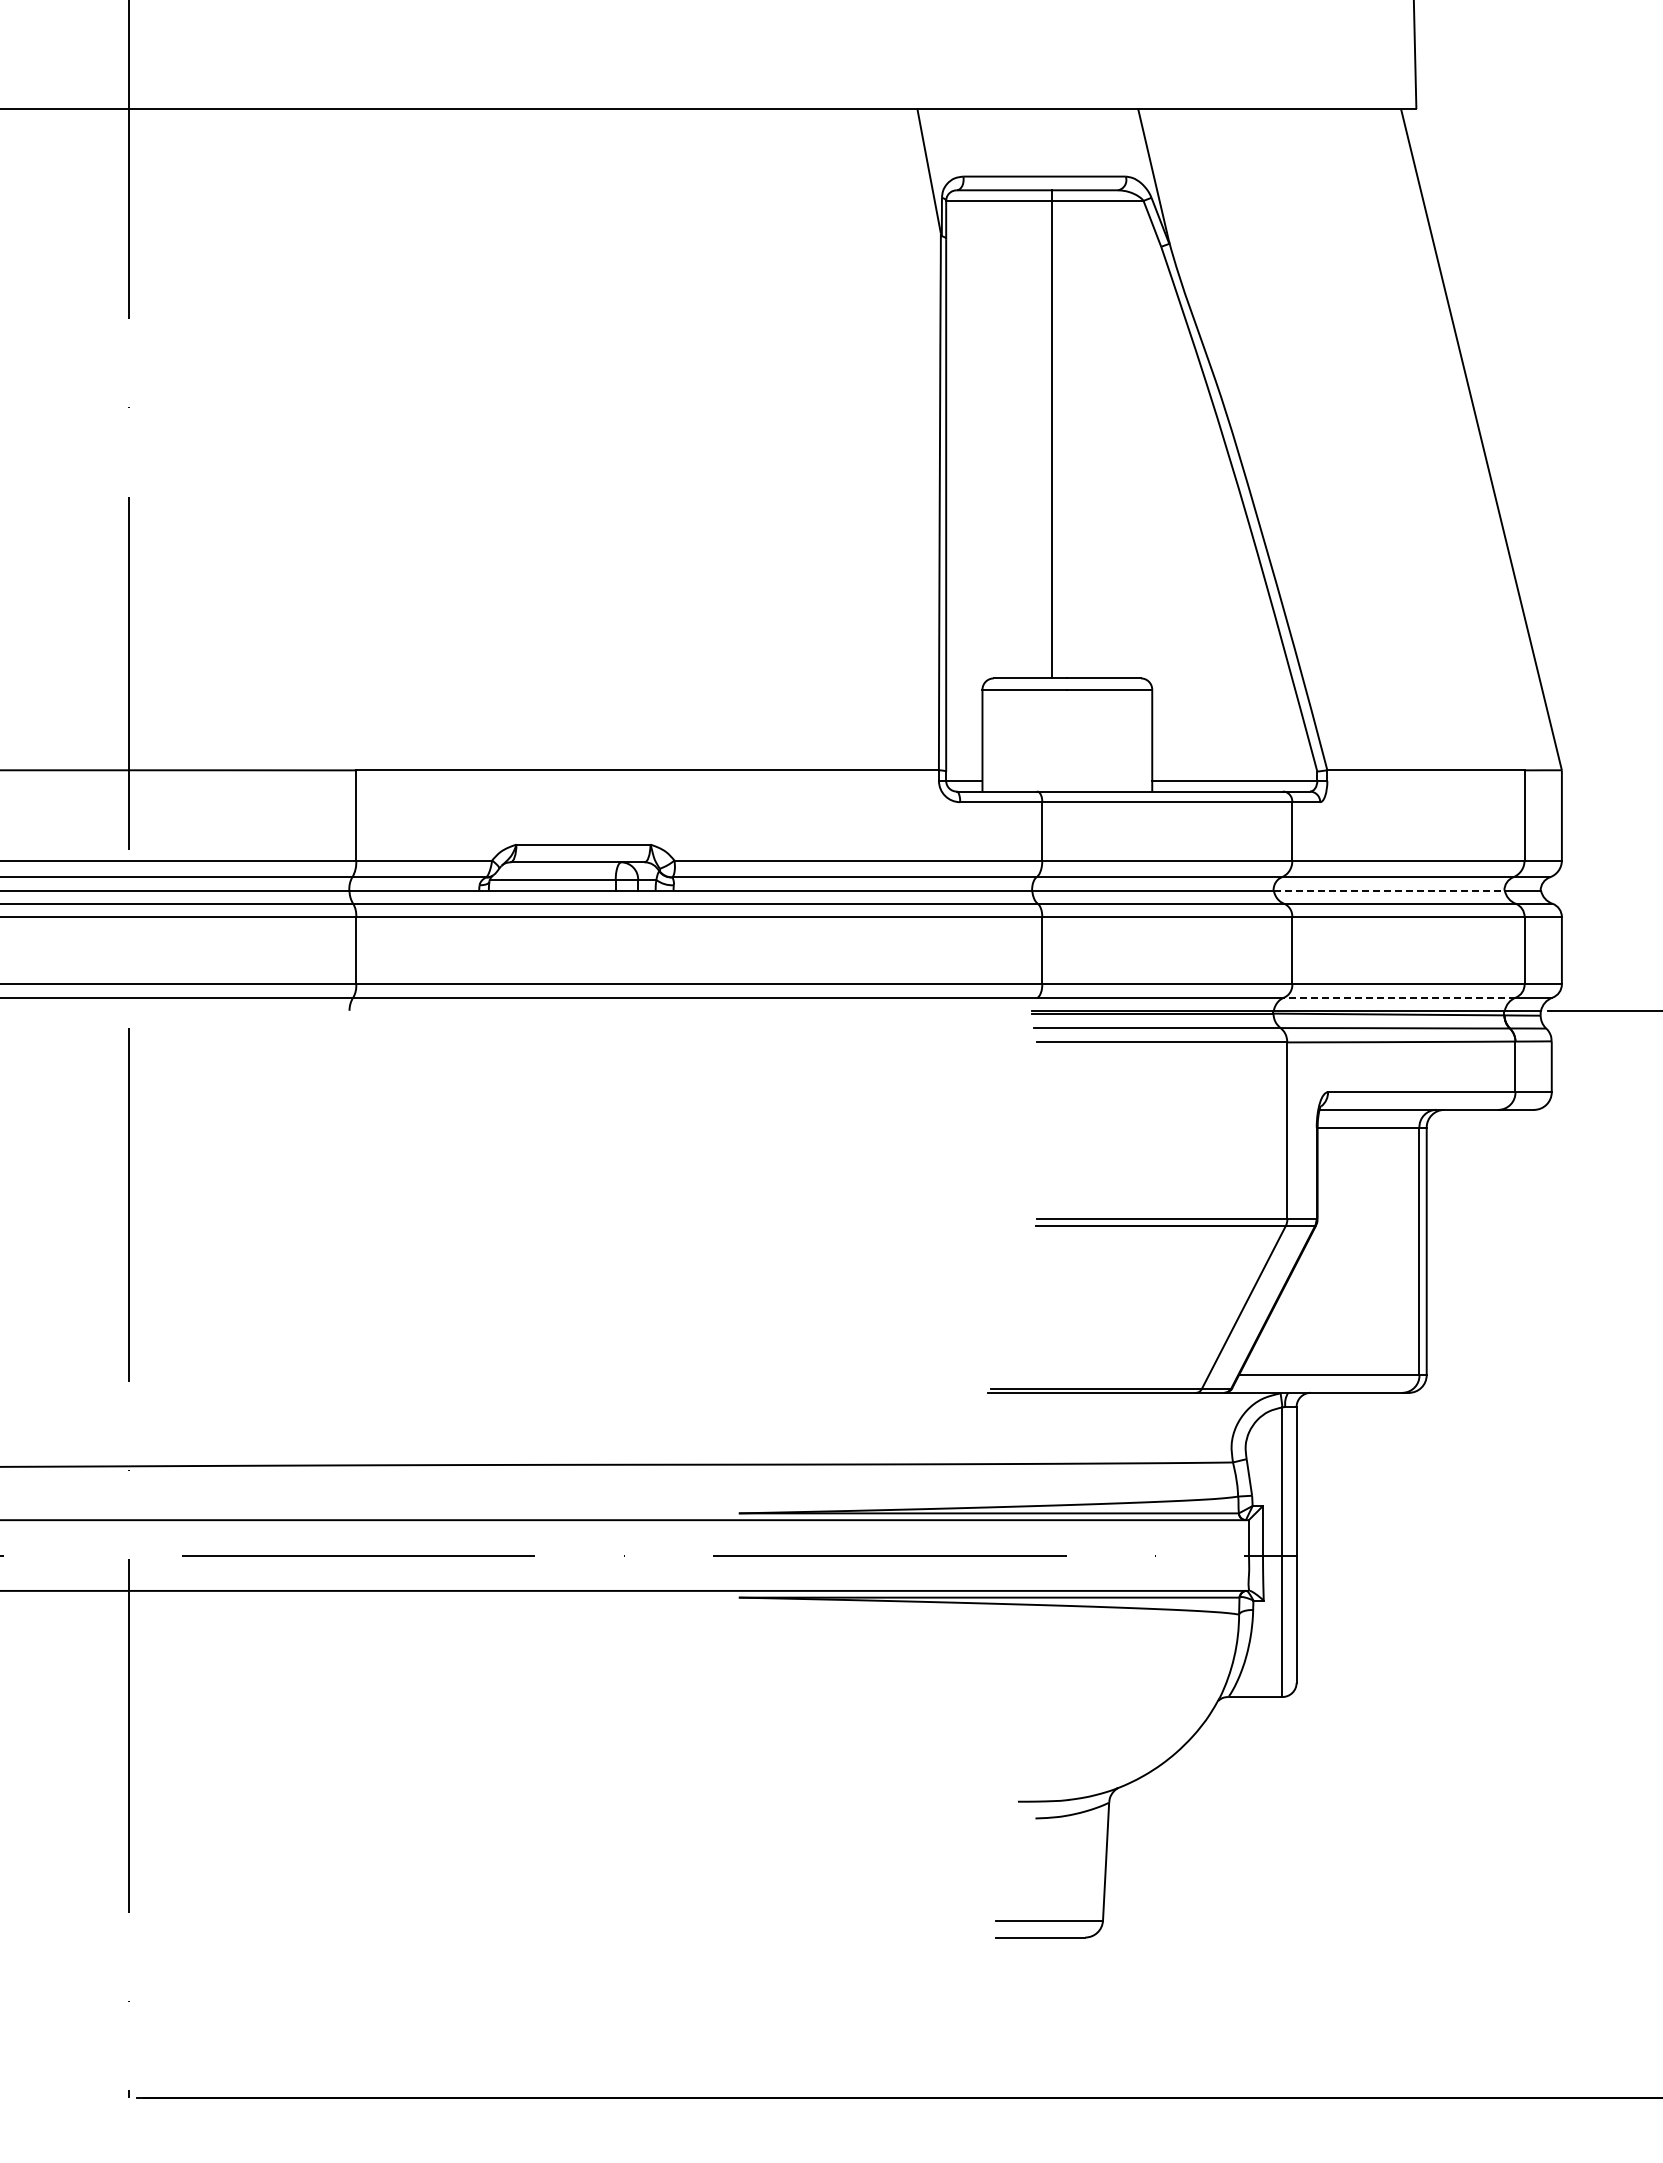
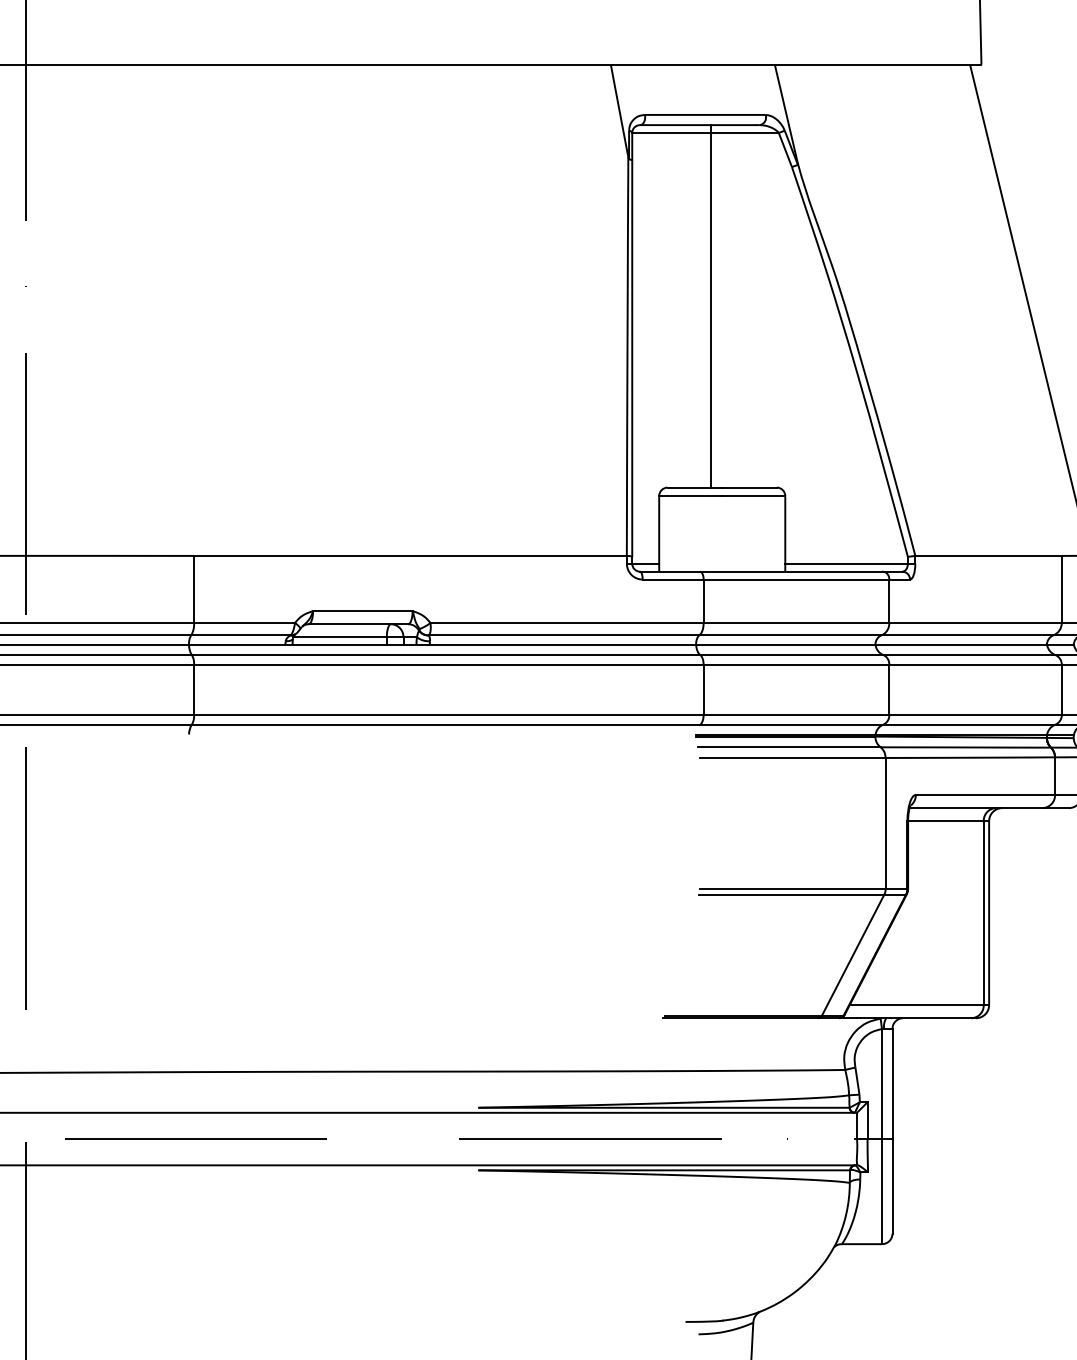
line: (1389, 890) -> (961, 645), dashed -> solid
line: (1399, 997) -> (968, 724), dashed -> solid

